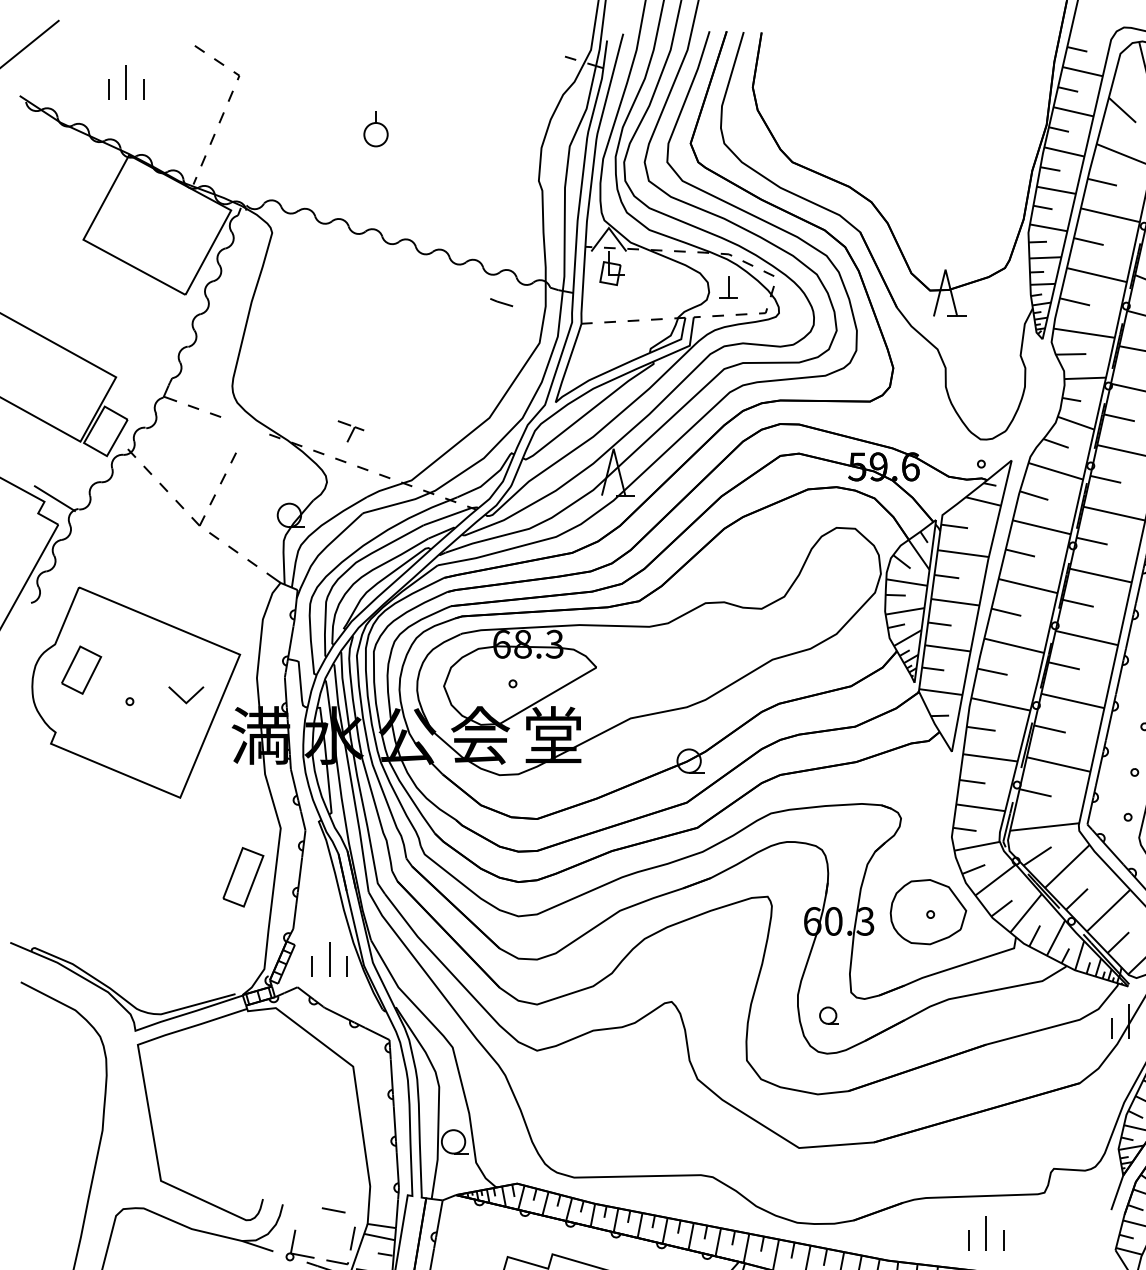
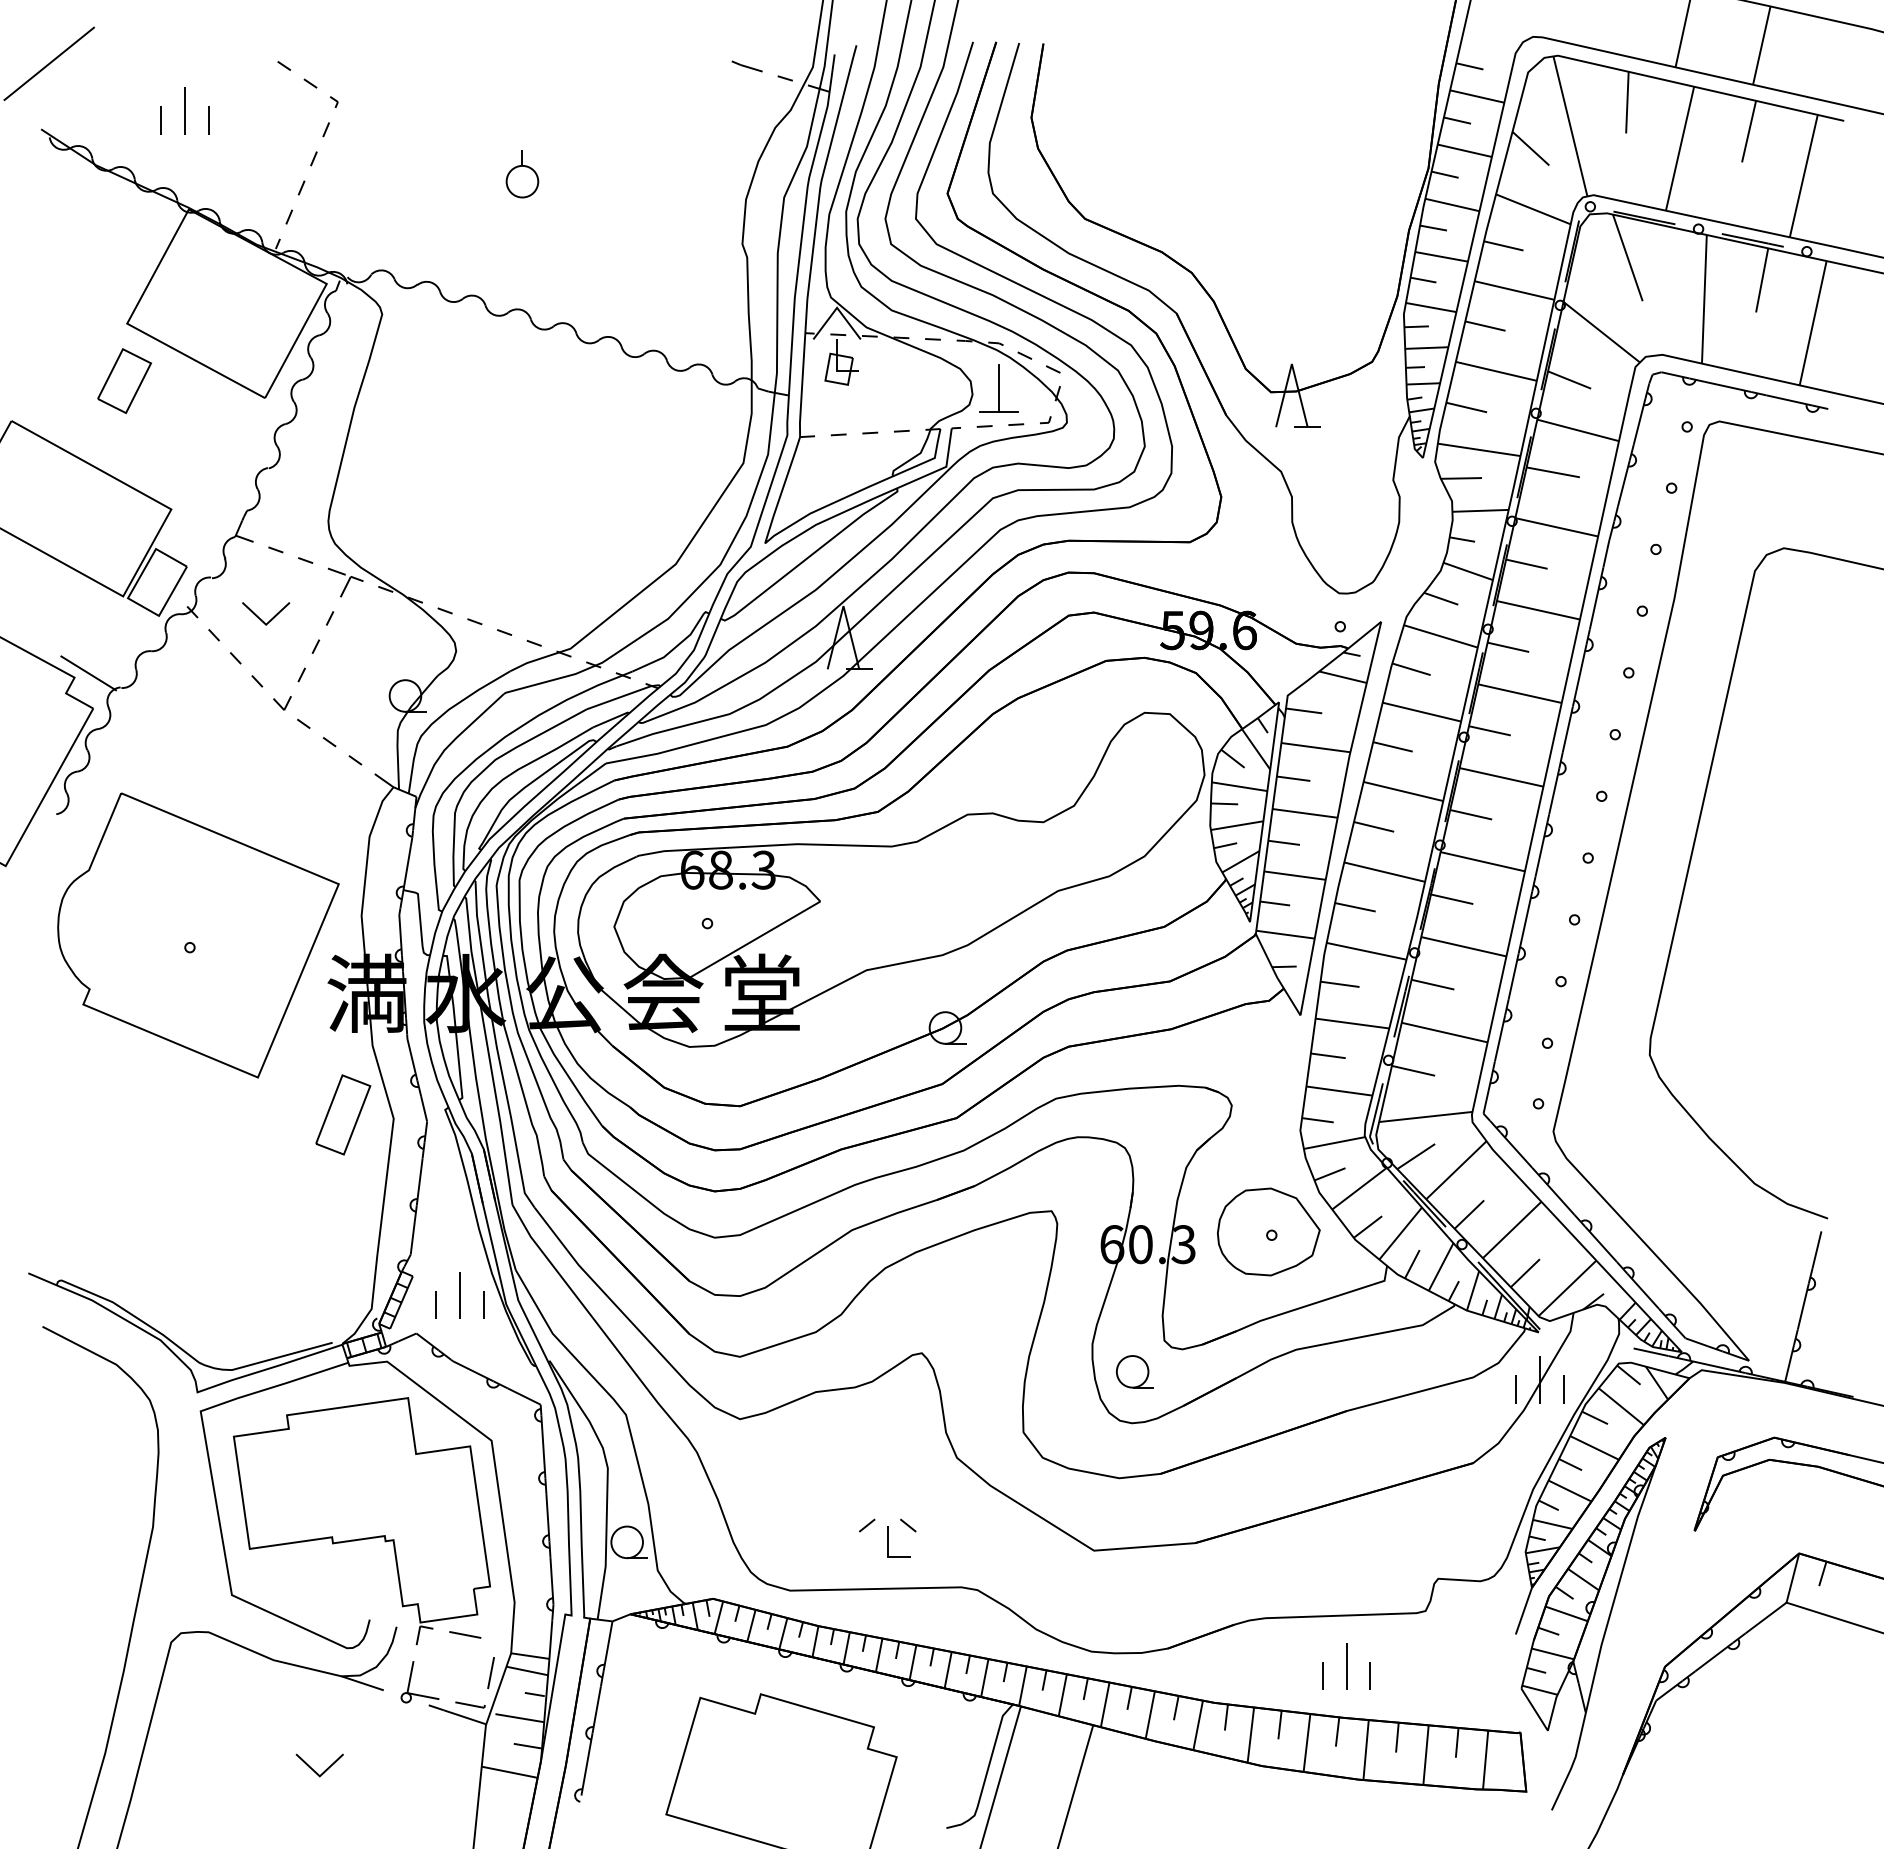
part: (728, 287) -> (998, 388), size x1.67
line: (501, 302) -> (746, 66), moved
part: (350, 431) -> (345, 582), moved
part: (81, 670) -> (124, 381), moved
part: (190, 698) -> (271, 618), moved
part: (243, 876) -> (343, 1114), moved
part: (829, 1015) -> (1134, 1371), size x1.43
part: (256, 1126) -> (361, 1521), added
part: (646, 1138) -> (887, 1537), added

